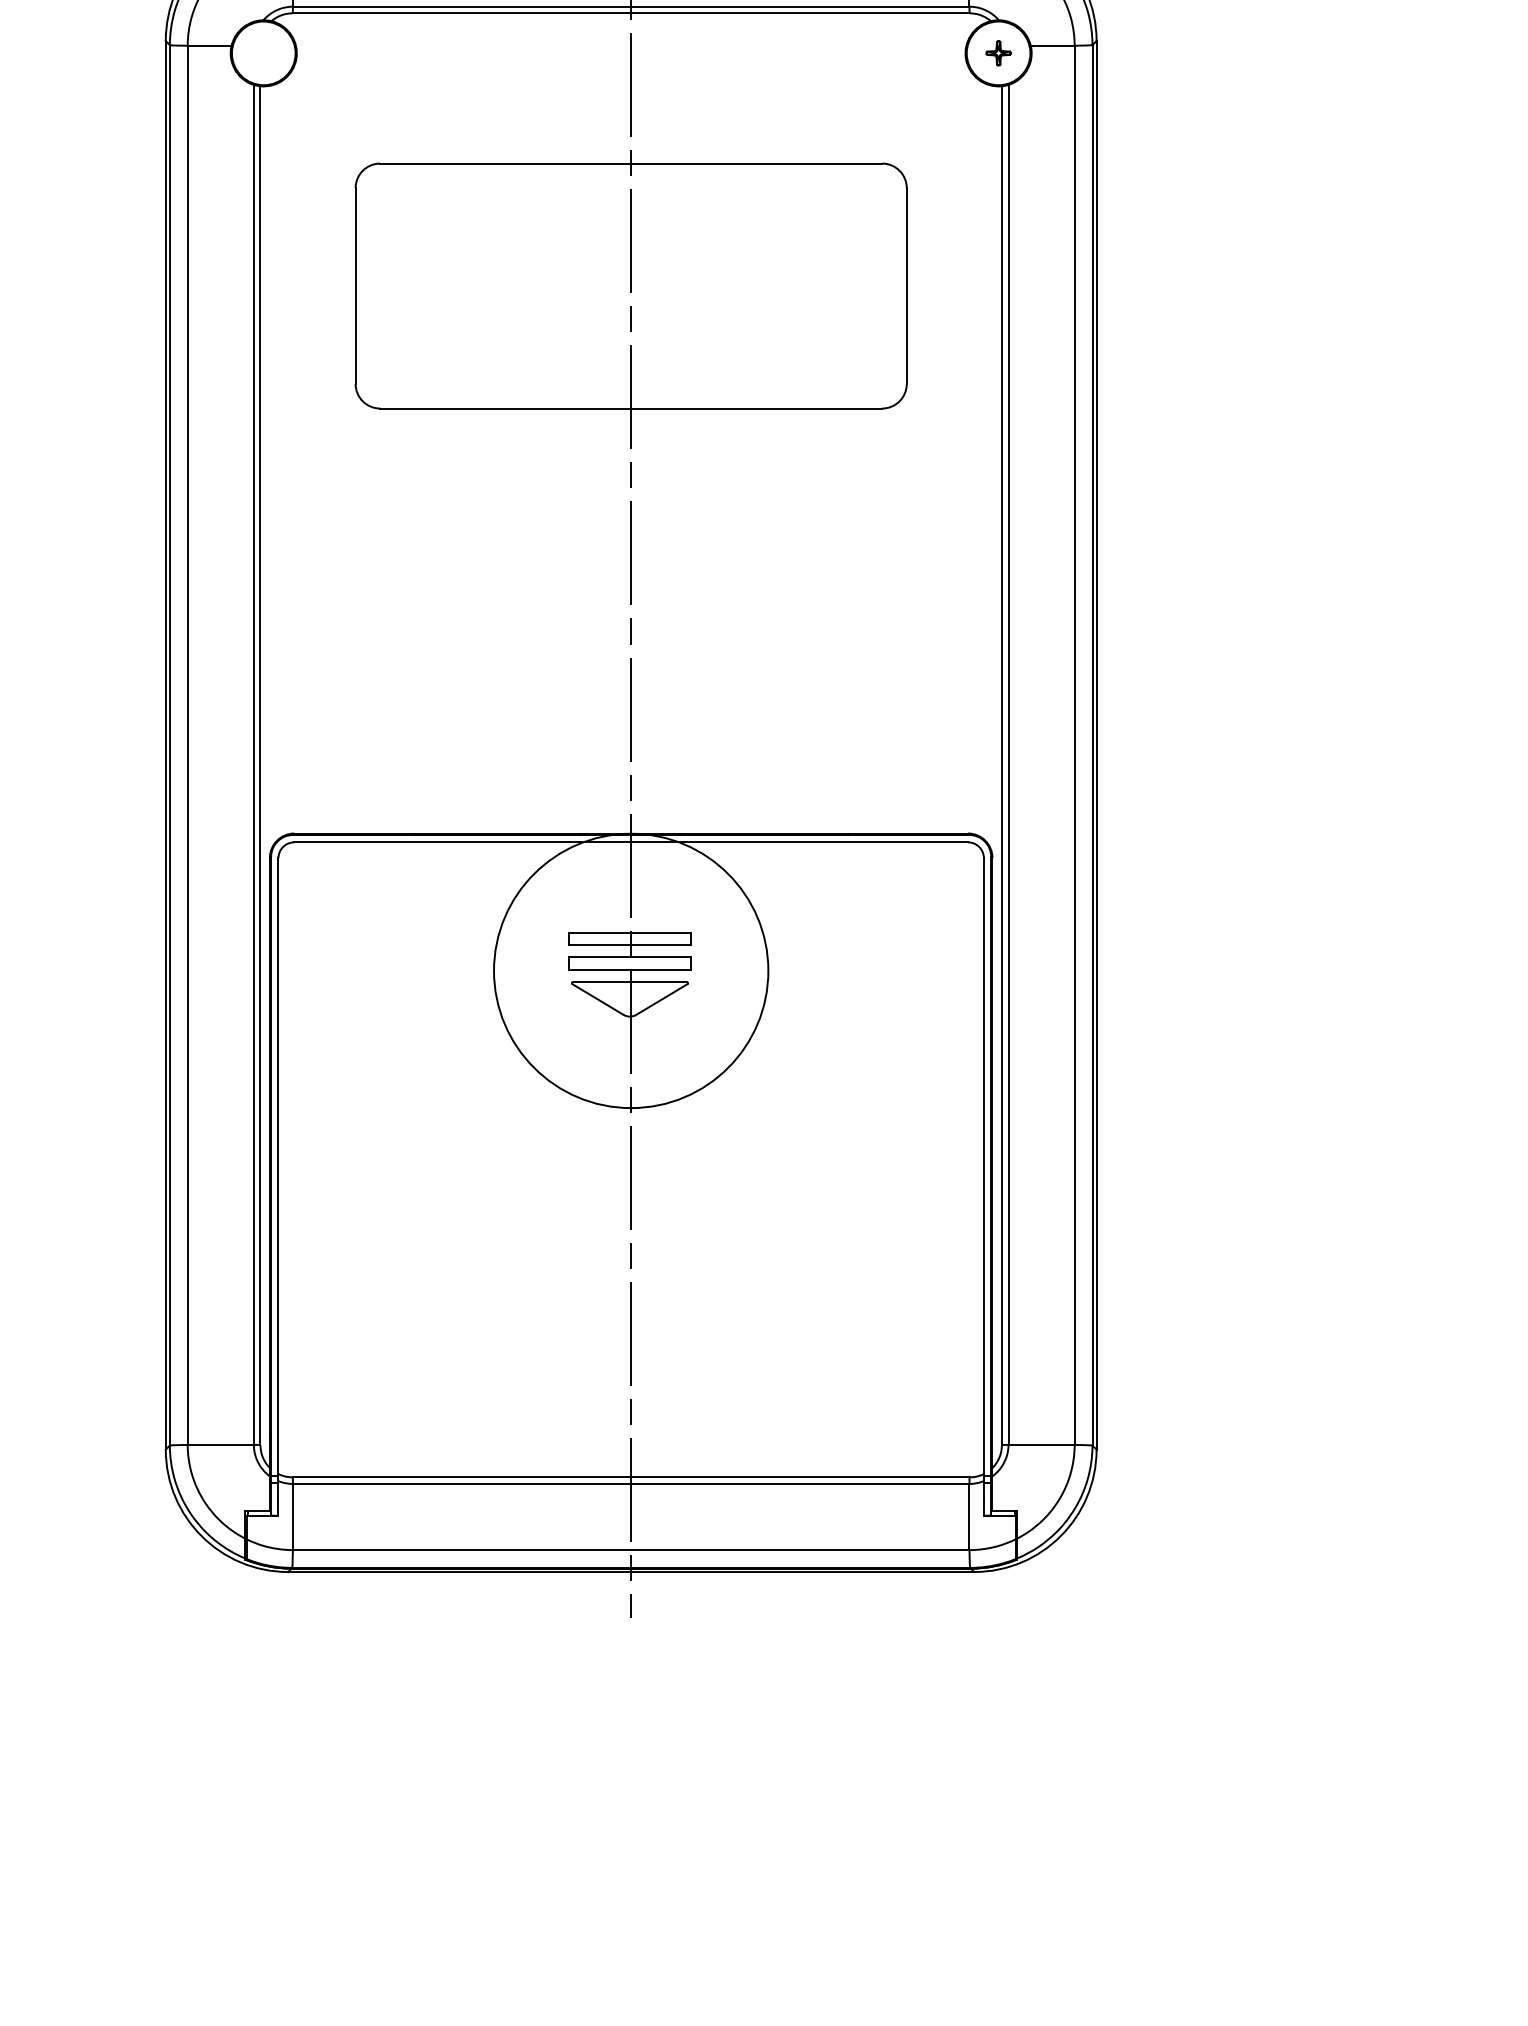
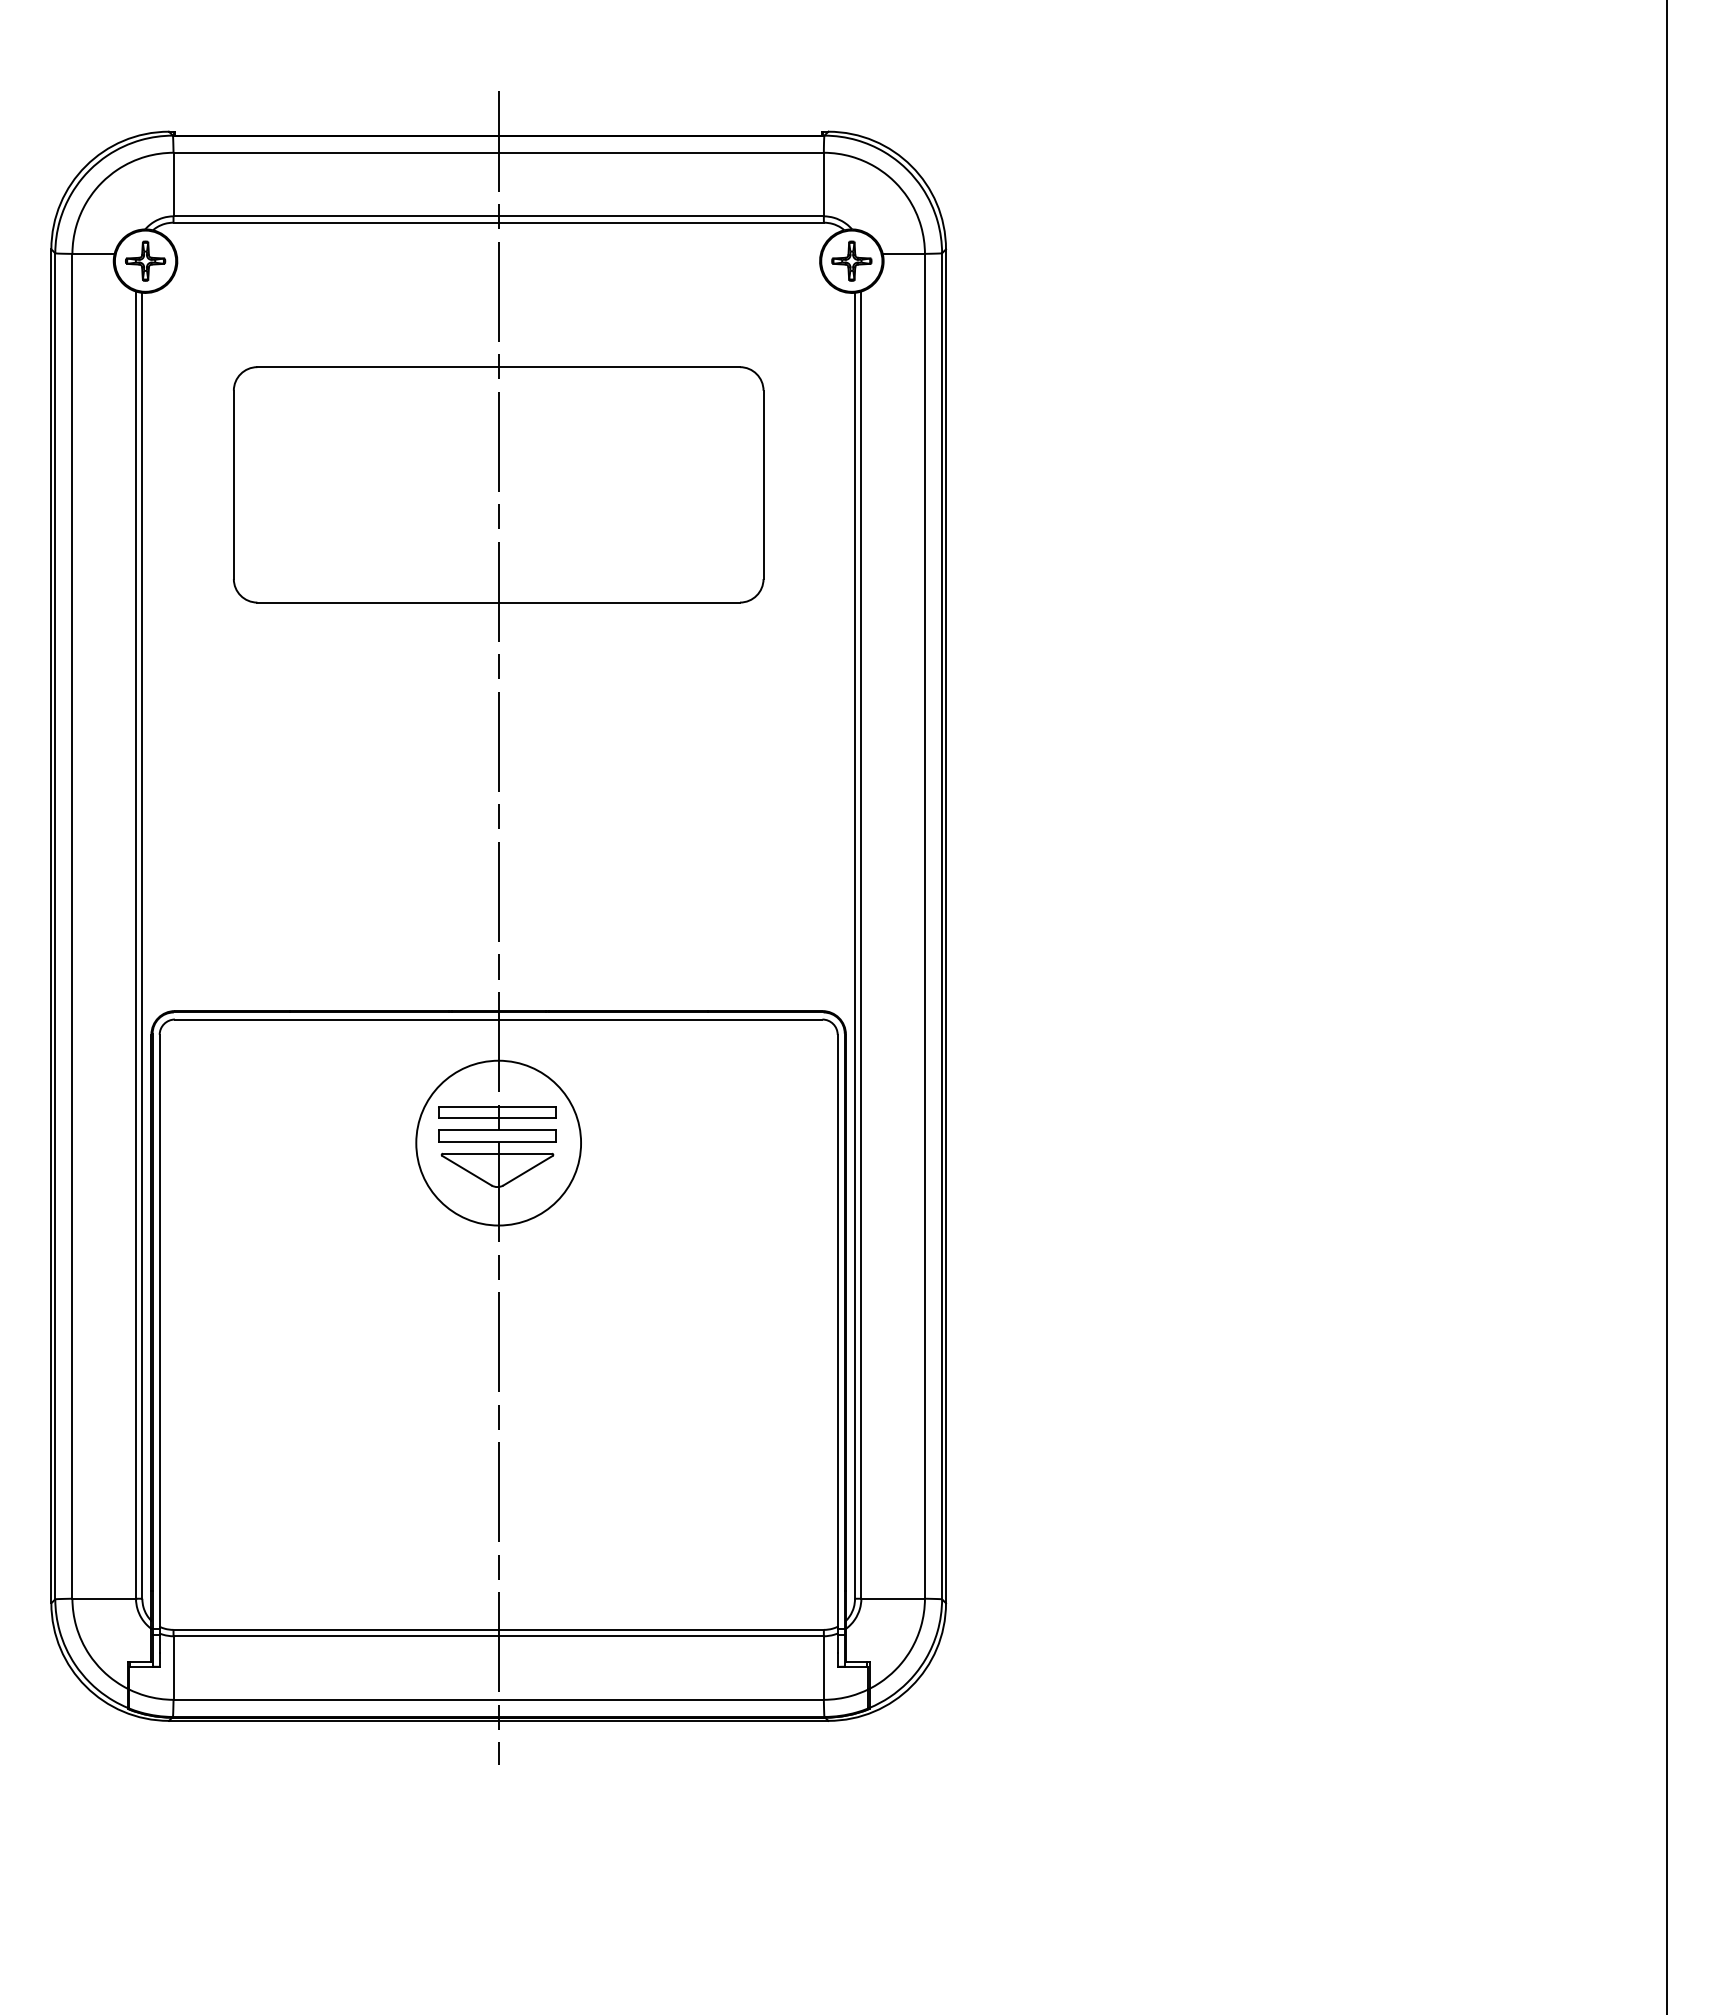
part: (263, 52) -> (145, 260), added
part: (998, 52) -> (851, 260), size x1.67
circle: (630, 970) -> (498, 1142), size x0.62

